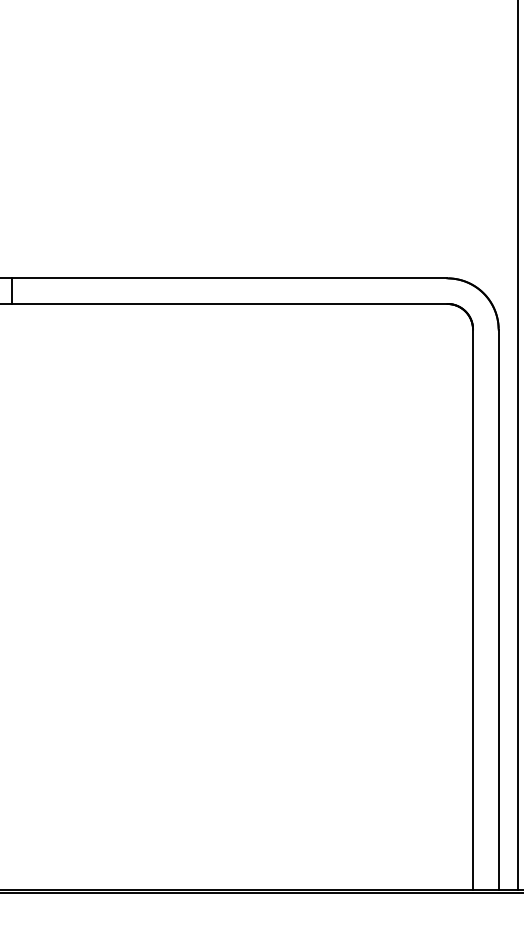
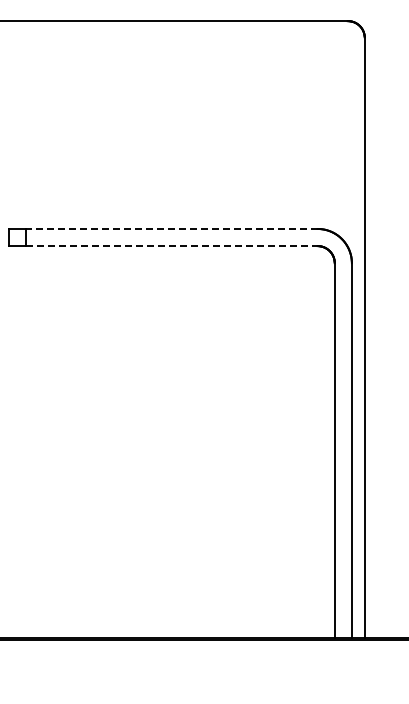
line: (229, 277) -> (171, 228), solid -> dashed
line: (229, 304) -> (171, 246), solid -> dashed

